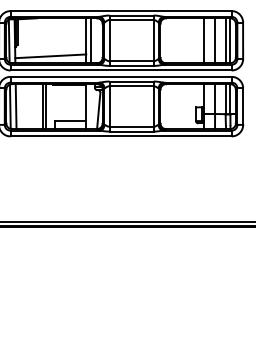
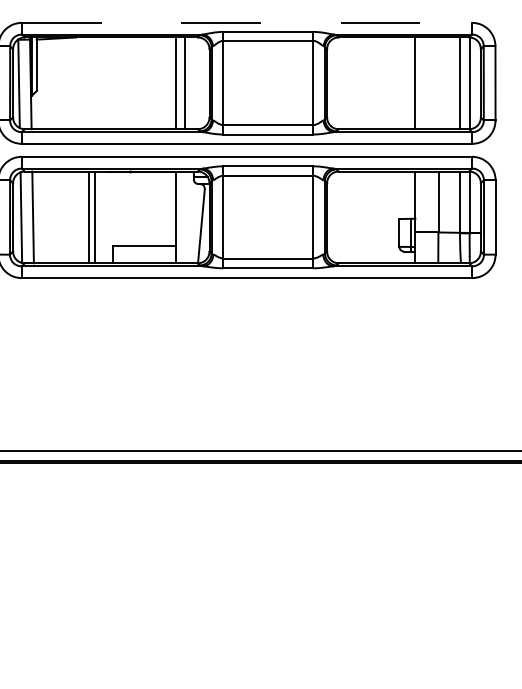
line: (121, 11) -> (247, 23), solid -> dashed
line: (215, 40) -> (439, 82), removed
line: (50, 56) -> (103, 115), removed

